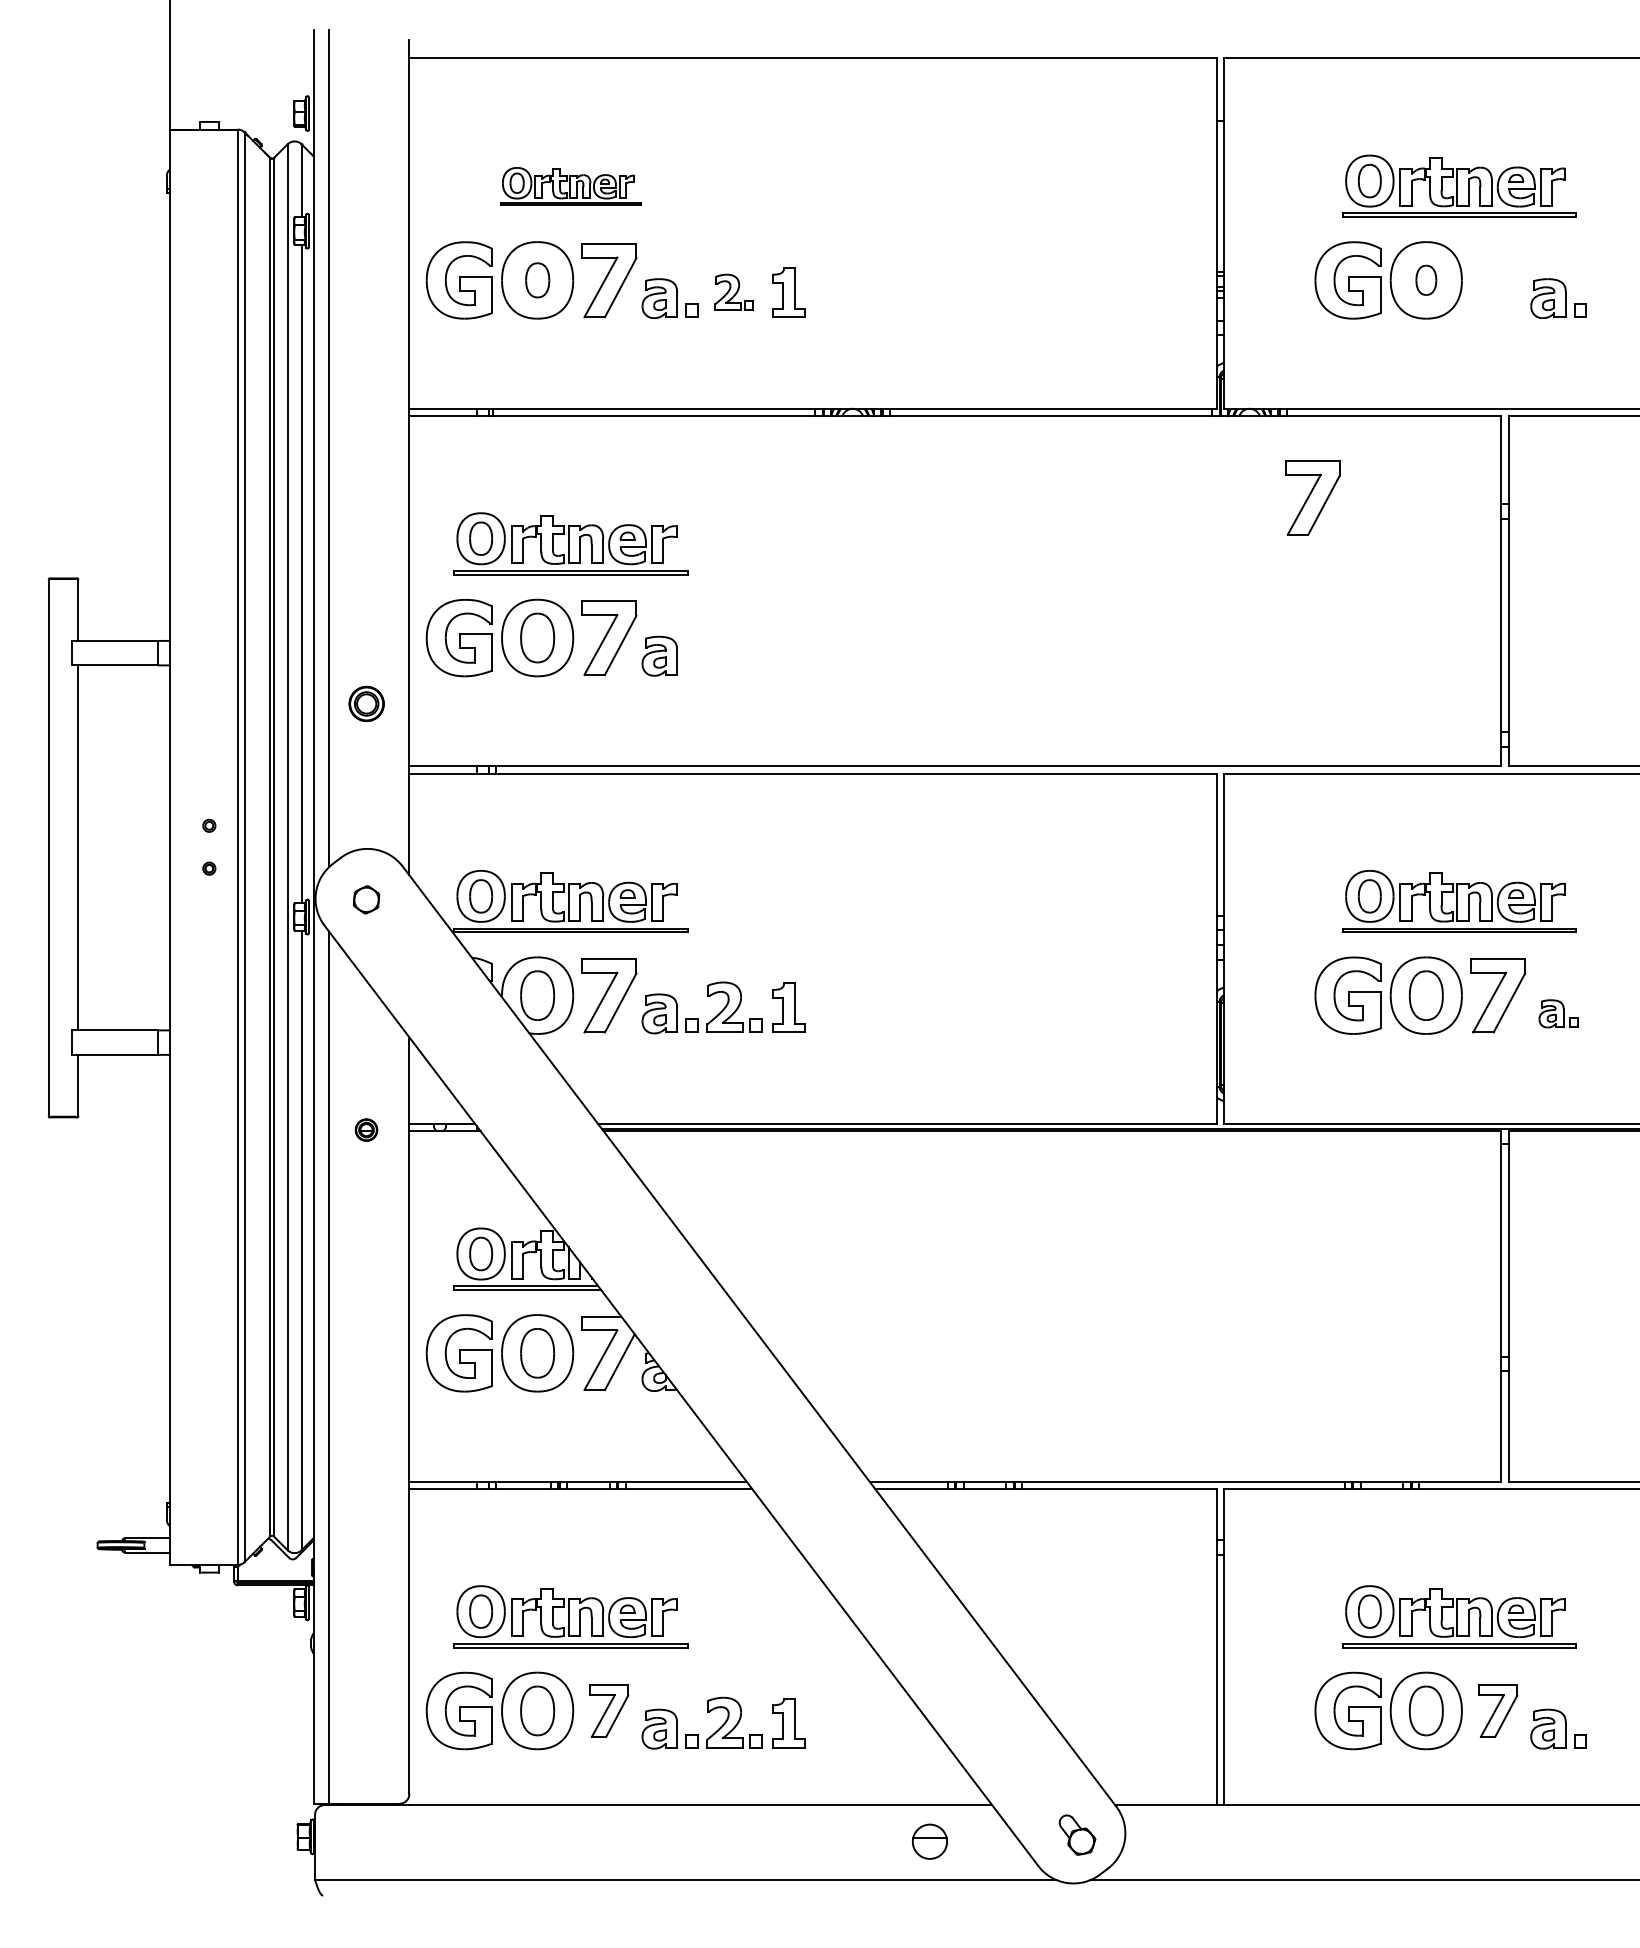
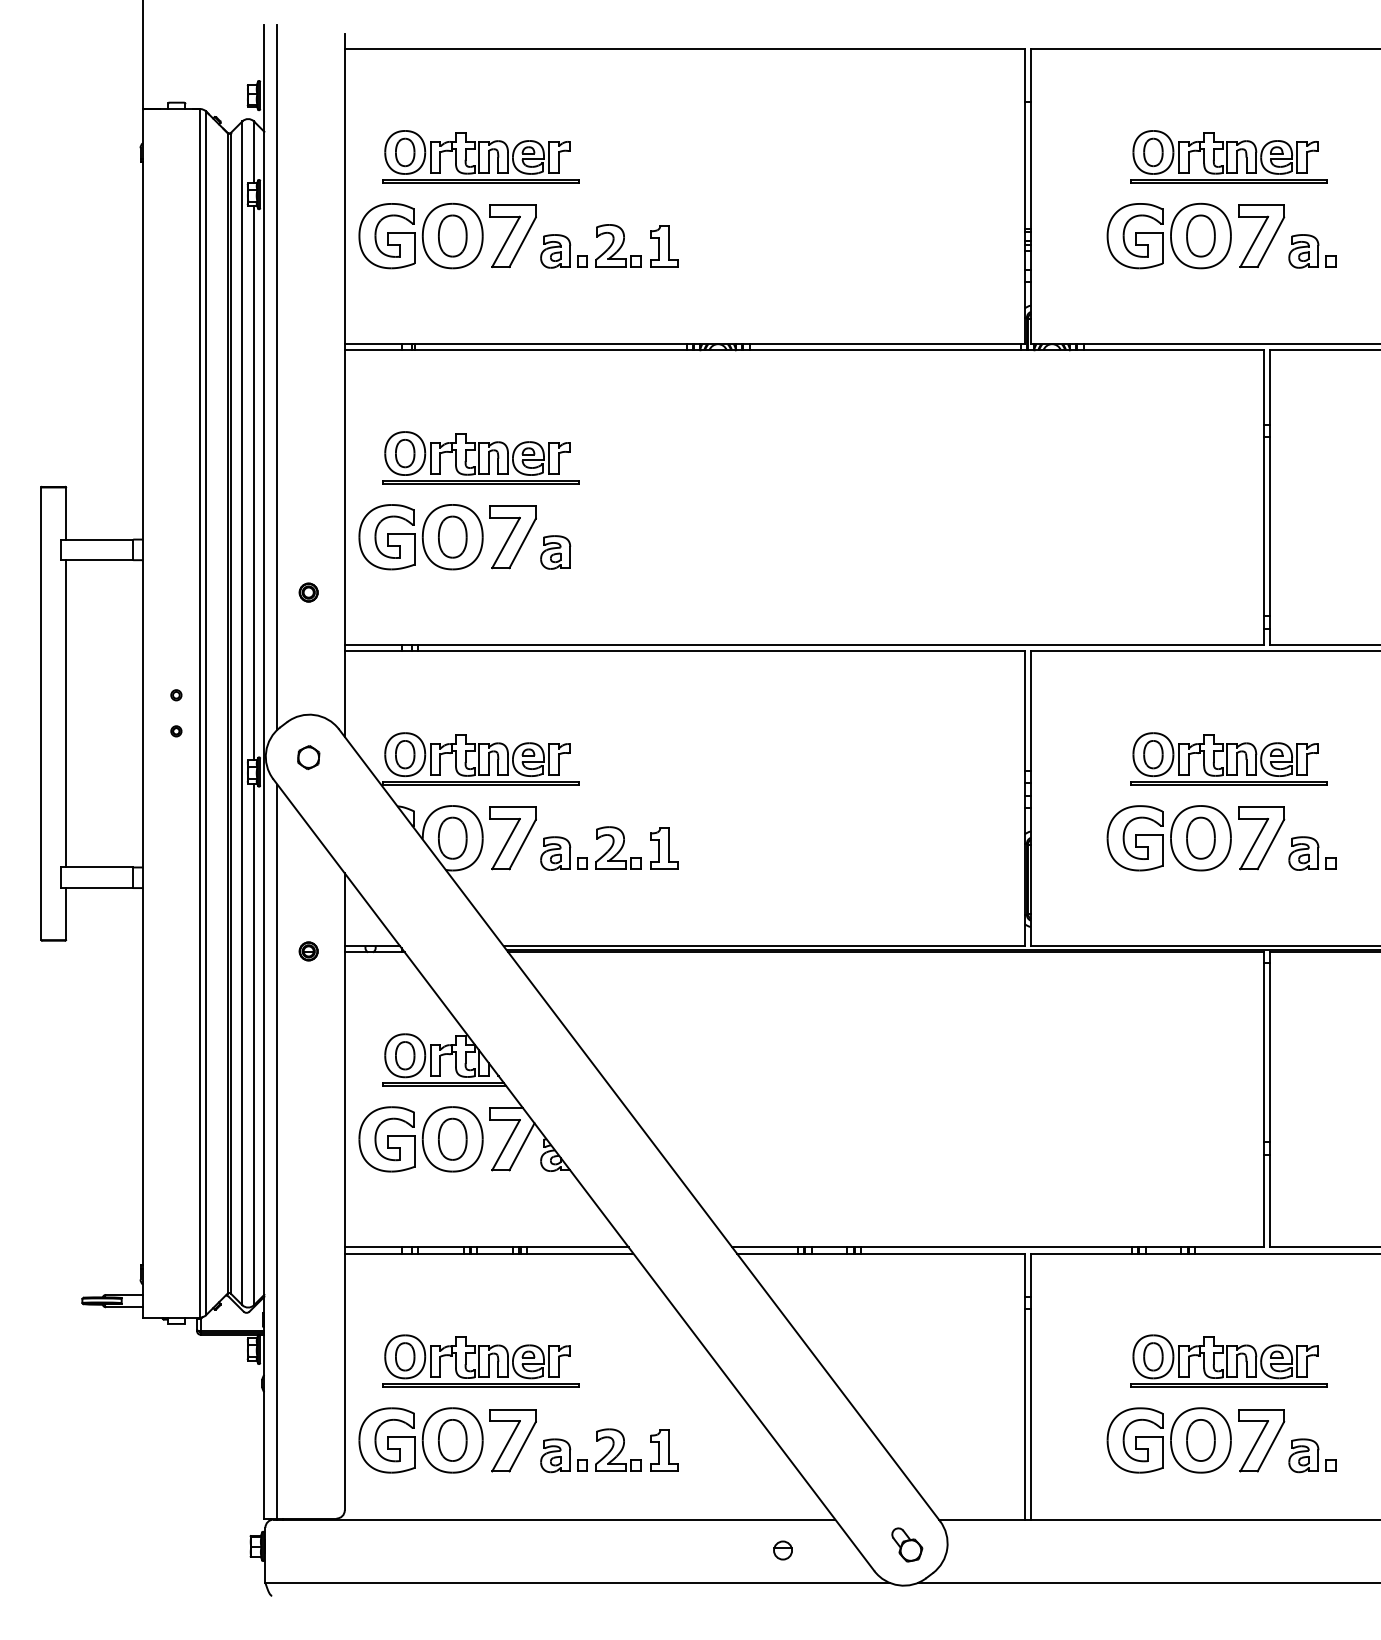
part: (570, 185) -> (480, 156), size x1.67
part: (537, 279) -> (452, 235), size x1.43
part: (1425, 279) -> (1200, 235), size x1.67
part: (734, 291) -> (618, 245), size x1.43
part: (1312, 497) -> (1261, 235), moved
part: (366, 703) -> (308, 592), size x0.62
part: (1558, 1013) -> (1312, 853), size x1.43
part: (608, 1711) -> (512, 1440), size x1.43
part: (1498, 1711) -> (1261, 1440), size x1.43
part: (929, 1841) -> (782, 1550), size x0.62

